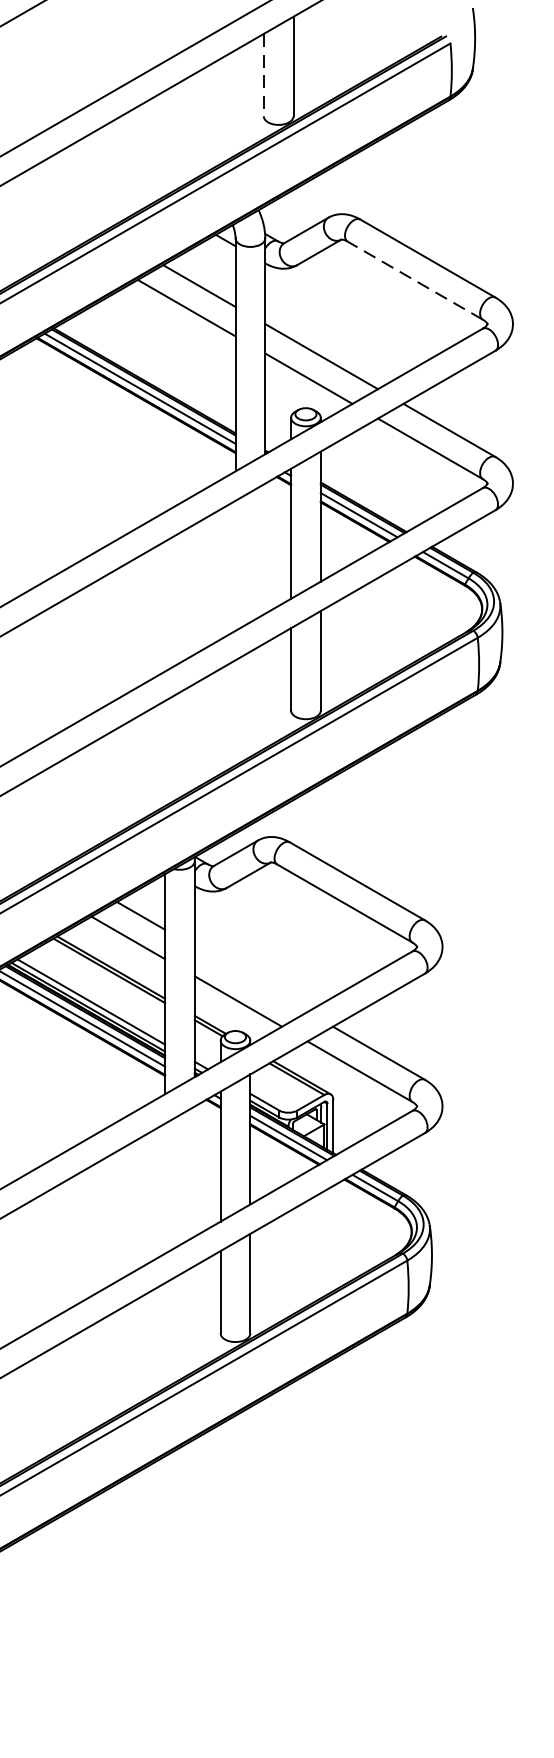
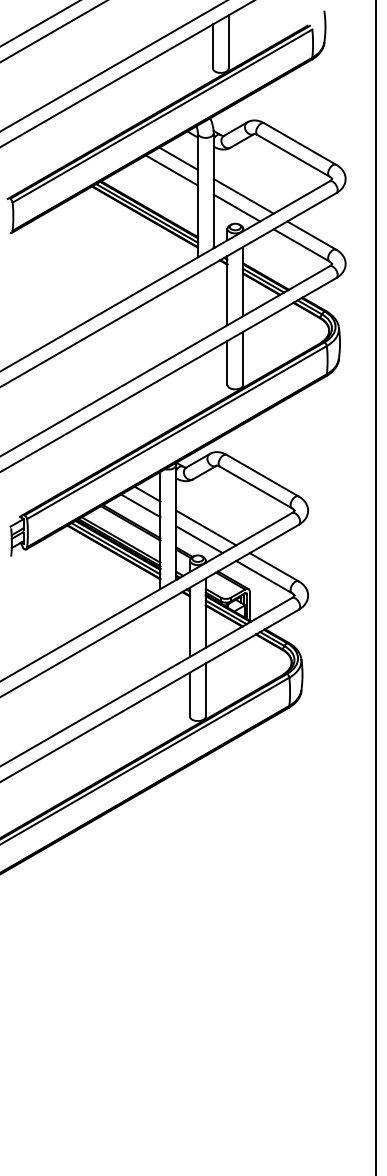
line: (262, 75) -> (212, 46), dashed -> solid
line: (415, 279) -> (293, 155), dashed -> solid
line: (251, 978) -> (206, 527), added

